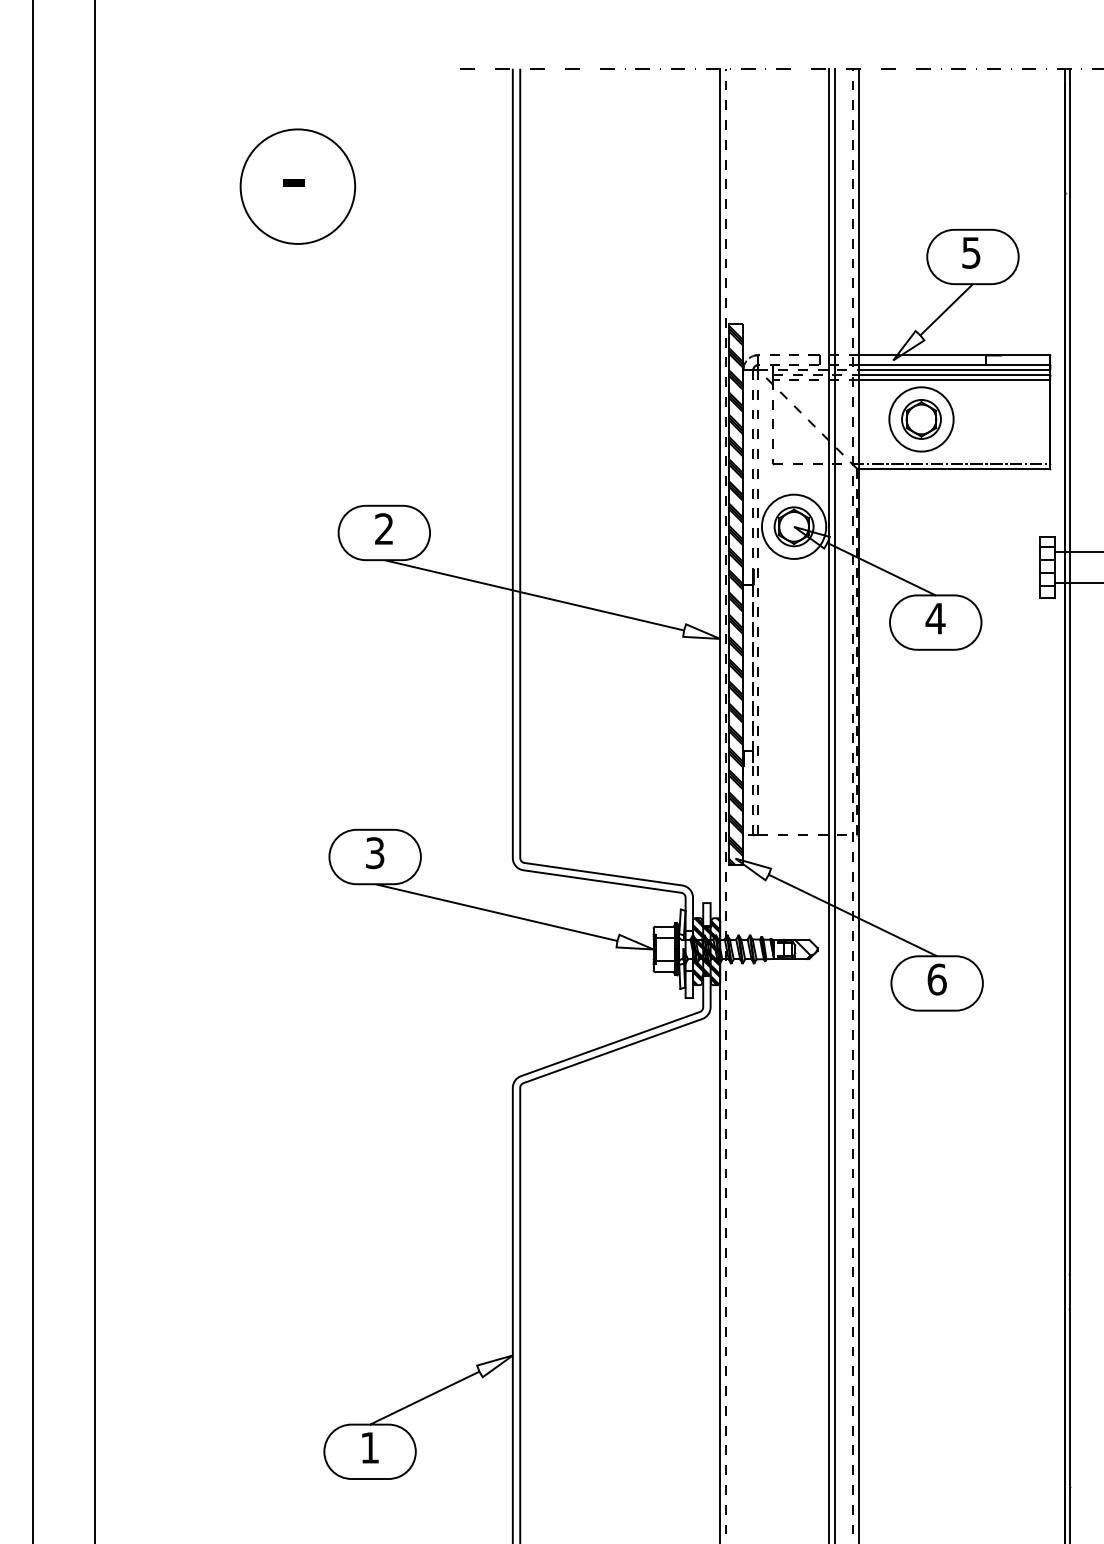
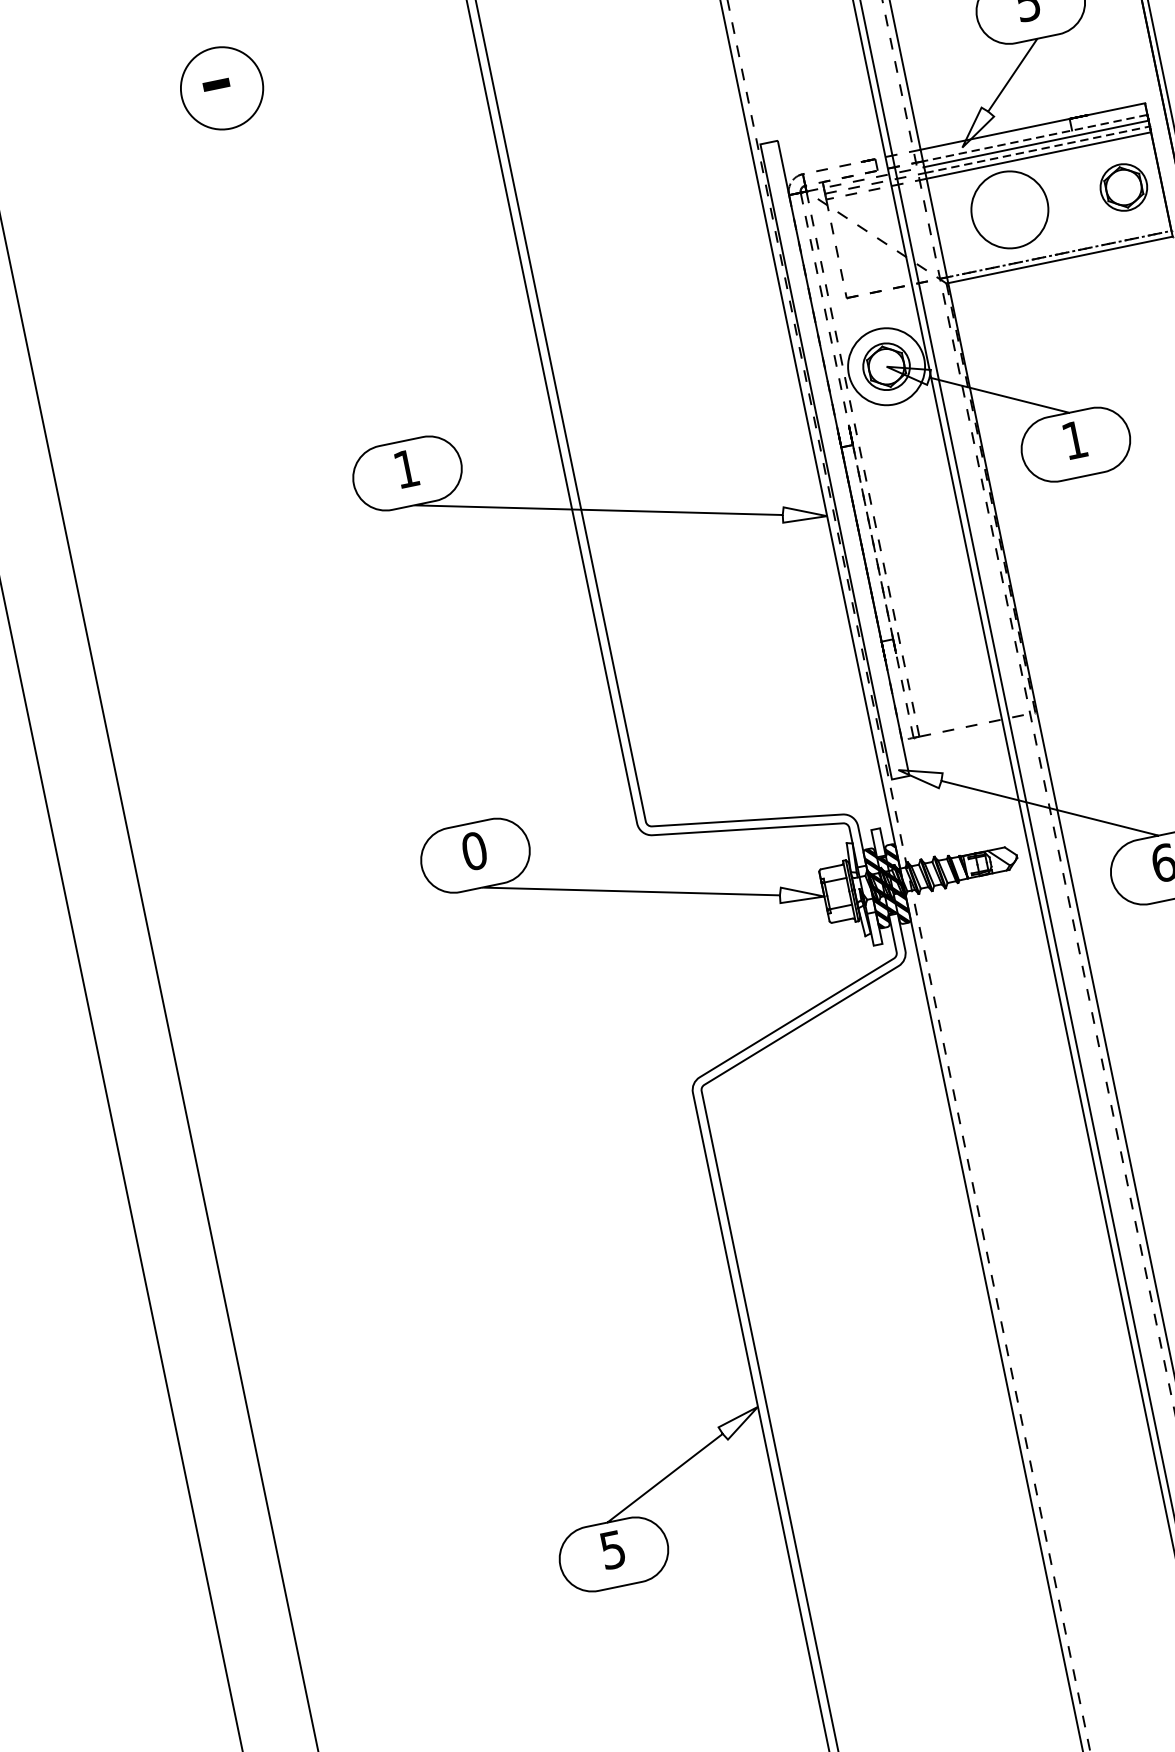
circle: (297, 186) -> (221, 88), size x0.6
line: (954, 365) -> (1035, 138), solid -> dashed
line: (954, 374) -> (1037, 149), solid -> dashed
part: (921, 419) -> (1123, 187), moved
text: (383, 528) -> (405, 468), 2 -> 1
hatch: (735, 594) -> (834, 460), removed
text: (935, 618) -> (1074, 439), 4 -> 1
text: (374, 853) -> (473, 851), 3 -> 0
text: (369, 1447) -> (612, 1549), 1 -> 5

